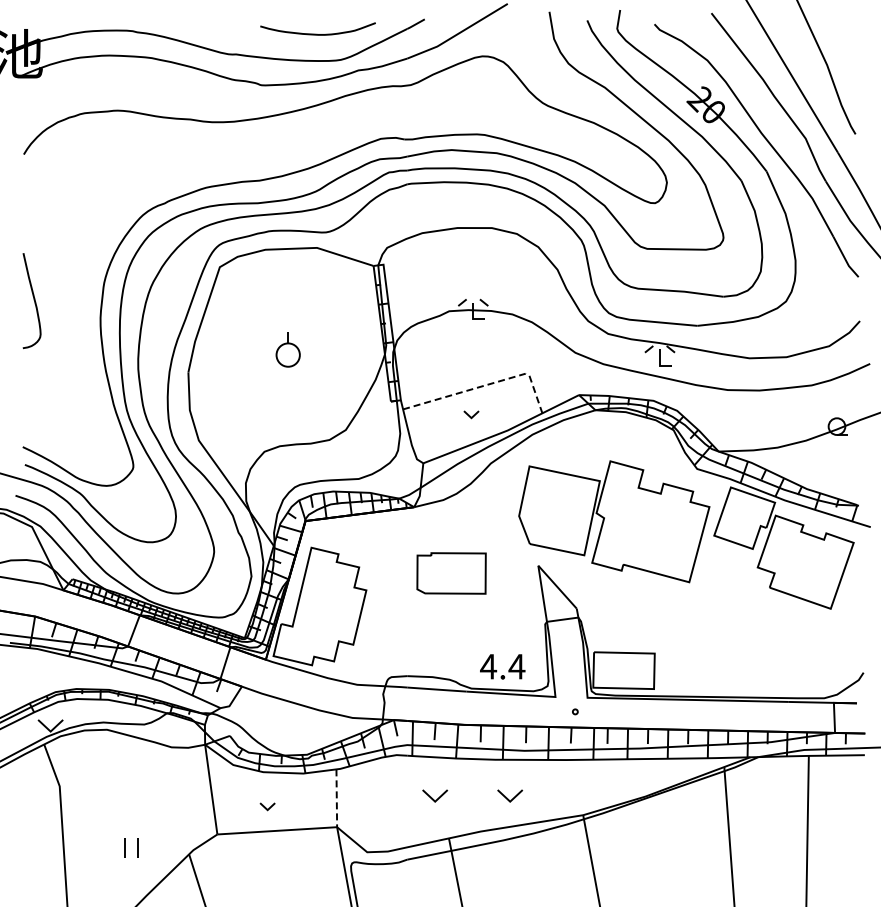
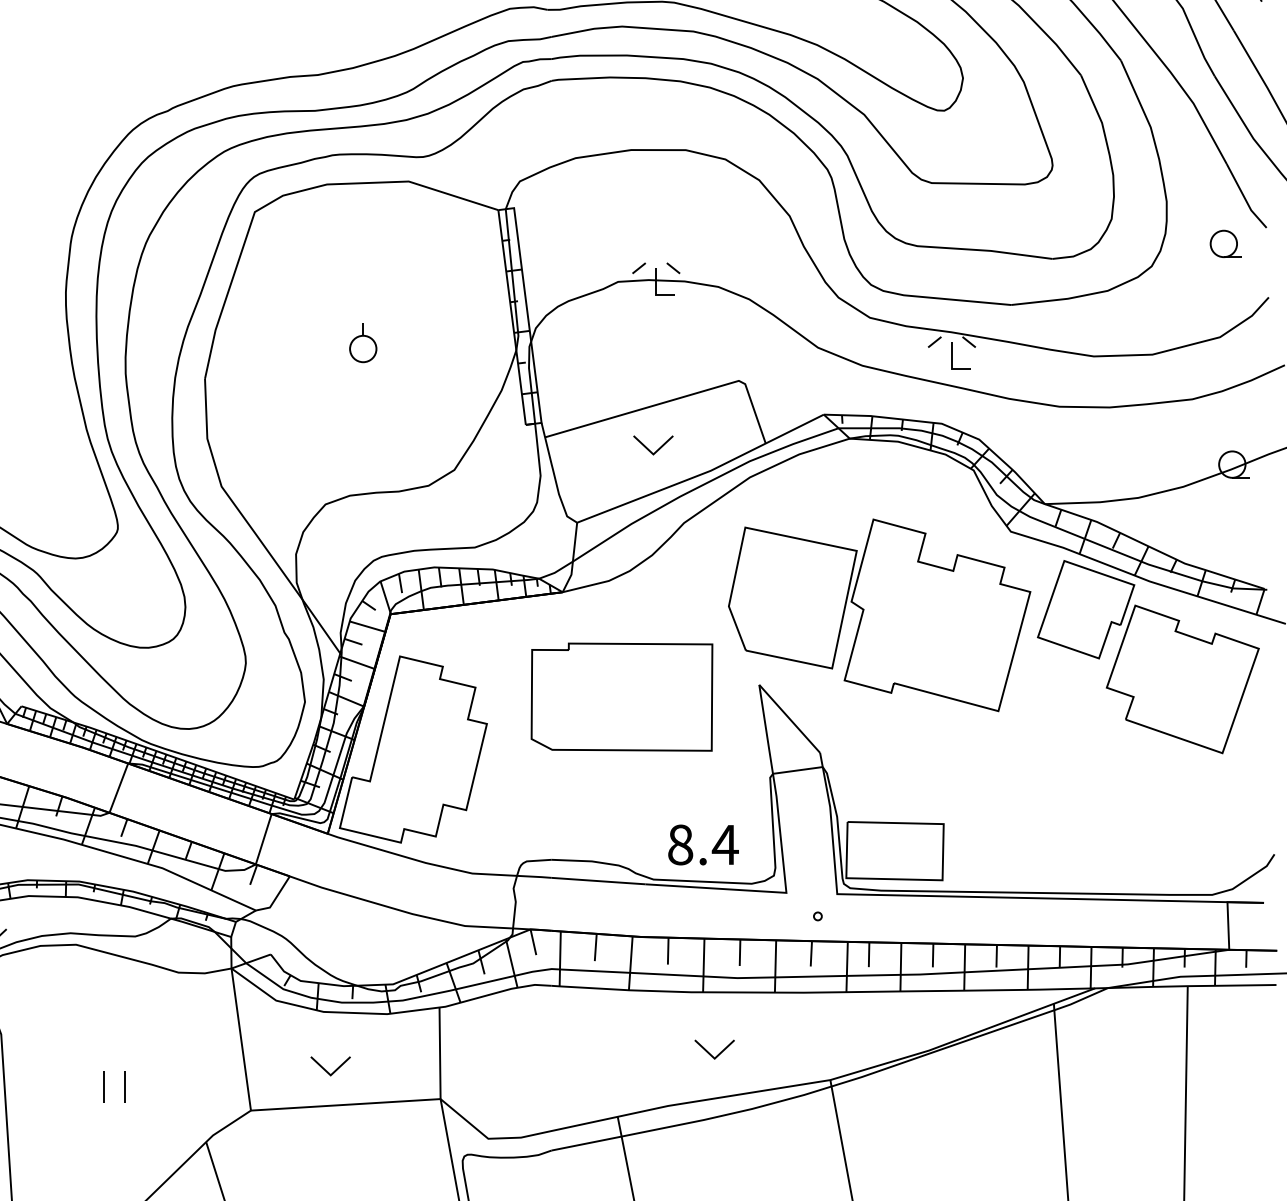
part: (832, 287) -> (1225, 244), added
part: (288, 349) -> (363, 342), size x0.71
line: (487, 384) -> (678, 397), dashed -> solid
part: (471, 414) -> (653, 445), size x1.67
part: (451, 573) -> (621, 697), size x1.67
text: (488, 666) -> (680, 844), 4.4 -> 8.4
part: (435, 795) -> (596, 1048), removed
line: (336, 798) -> (439, 1053), dashed -> solid
part: (267, 806) -> (330, 1066), size x1.67
part: (131, 847) -> (114, 1085), moved

